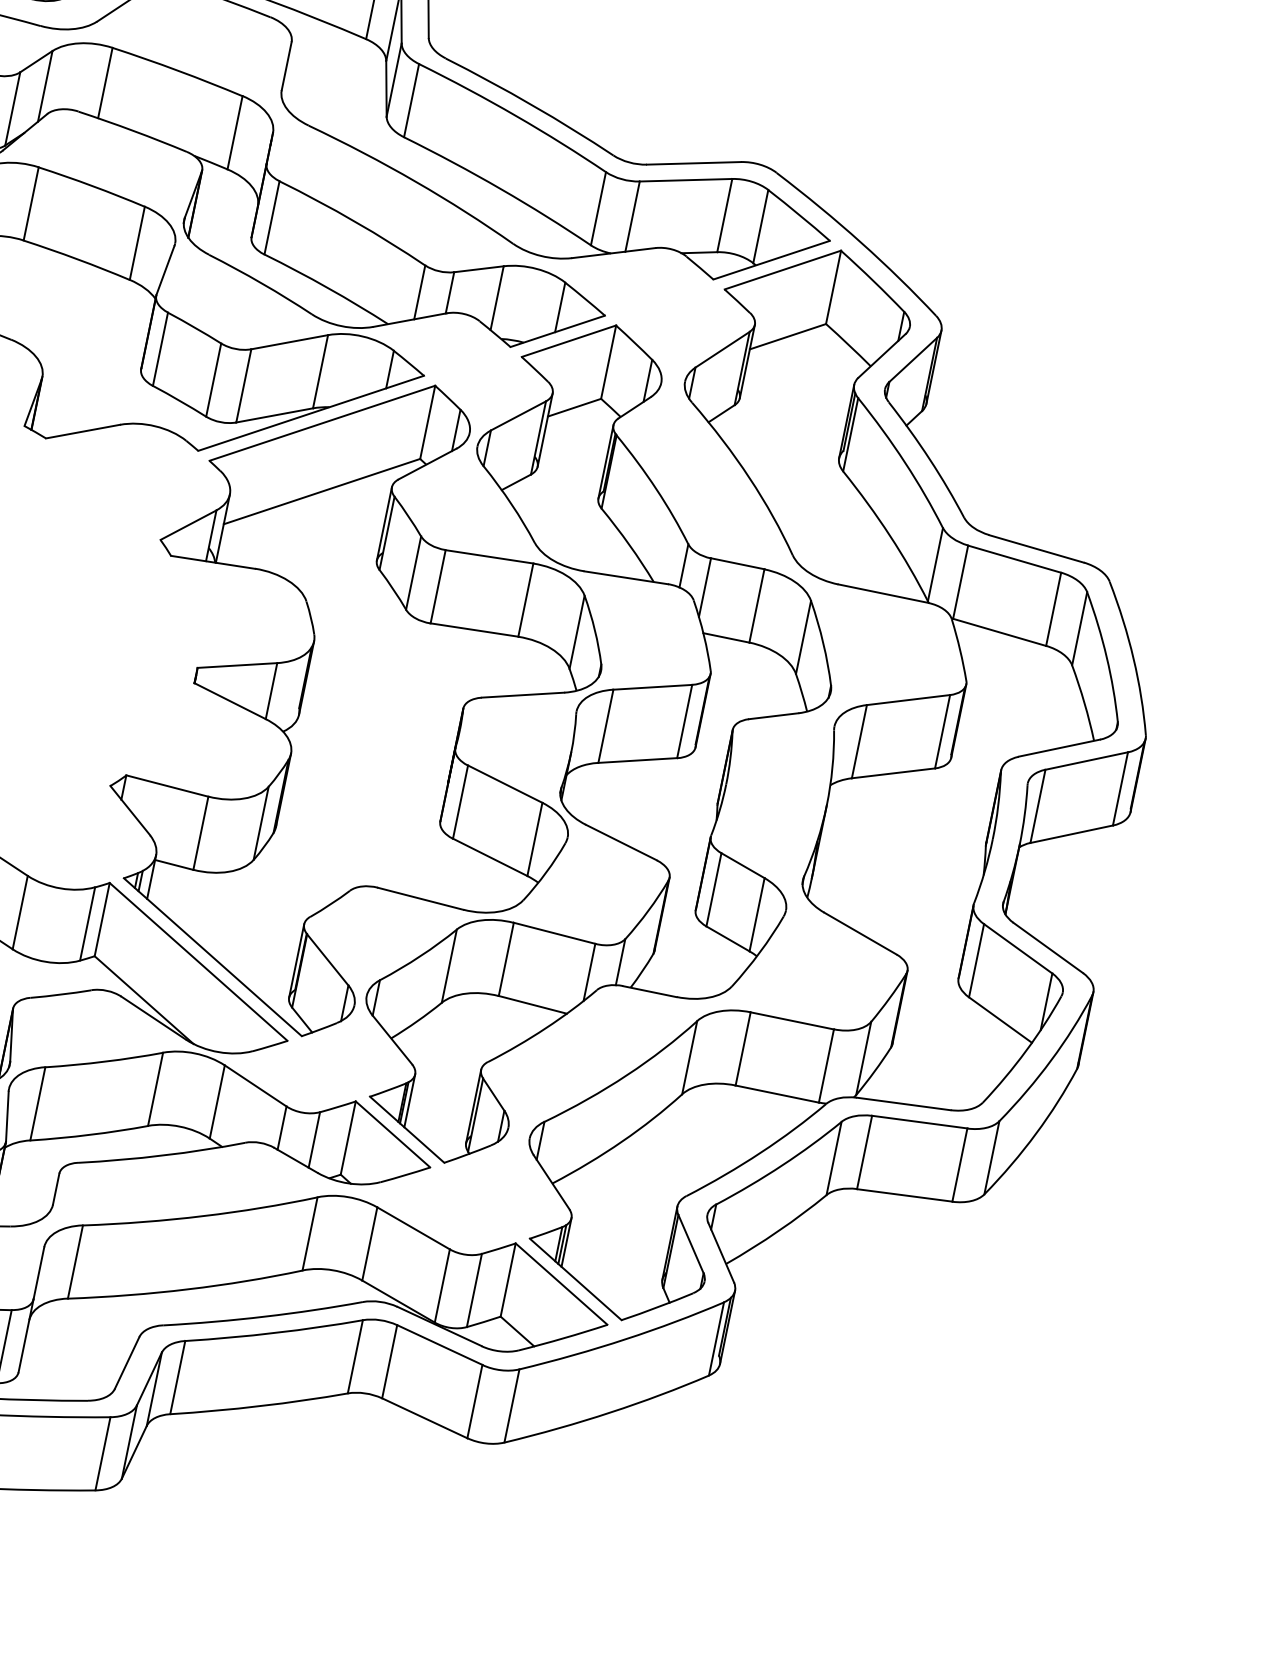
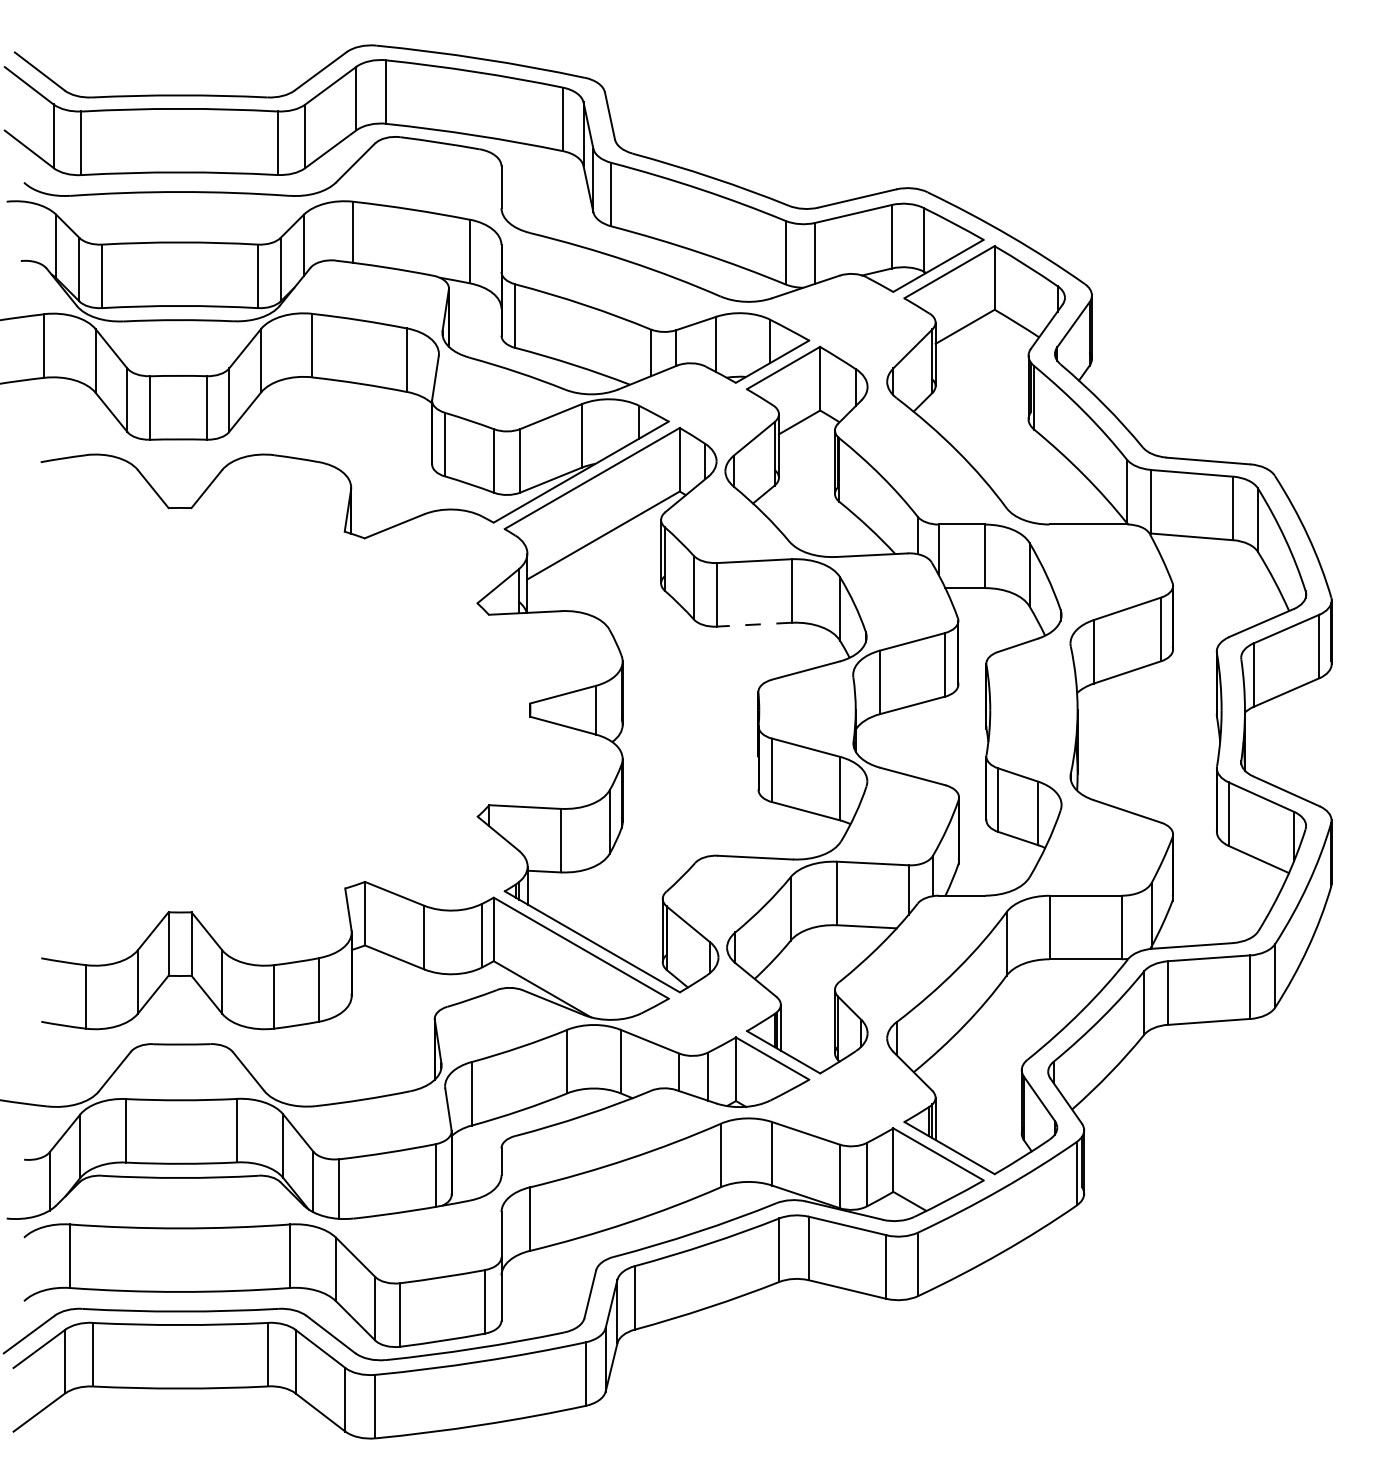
line: (474, 629) -> (754, 624), solid -> dashed

